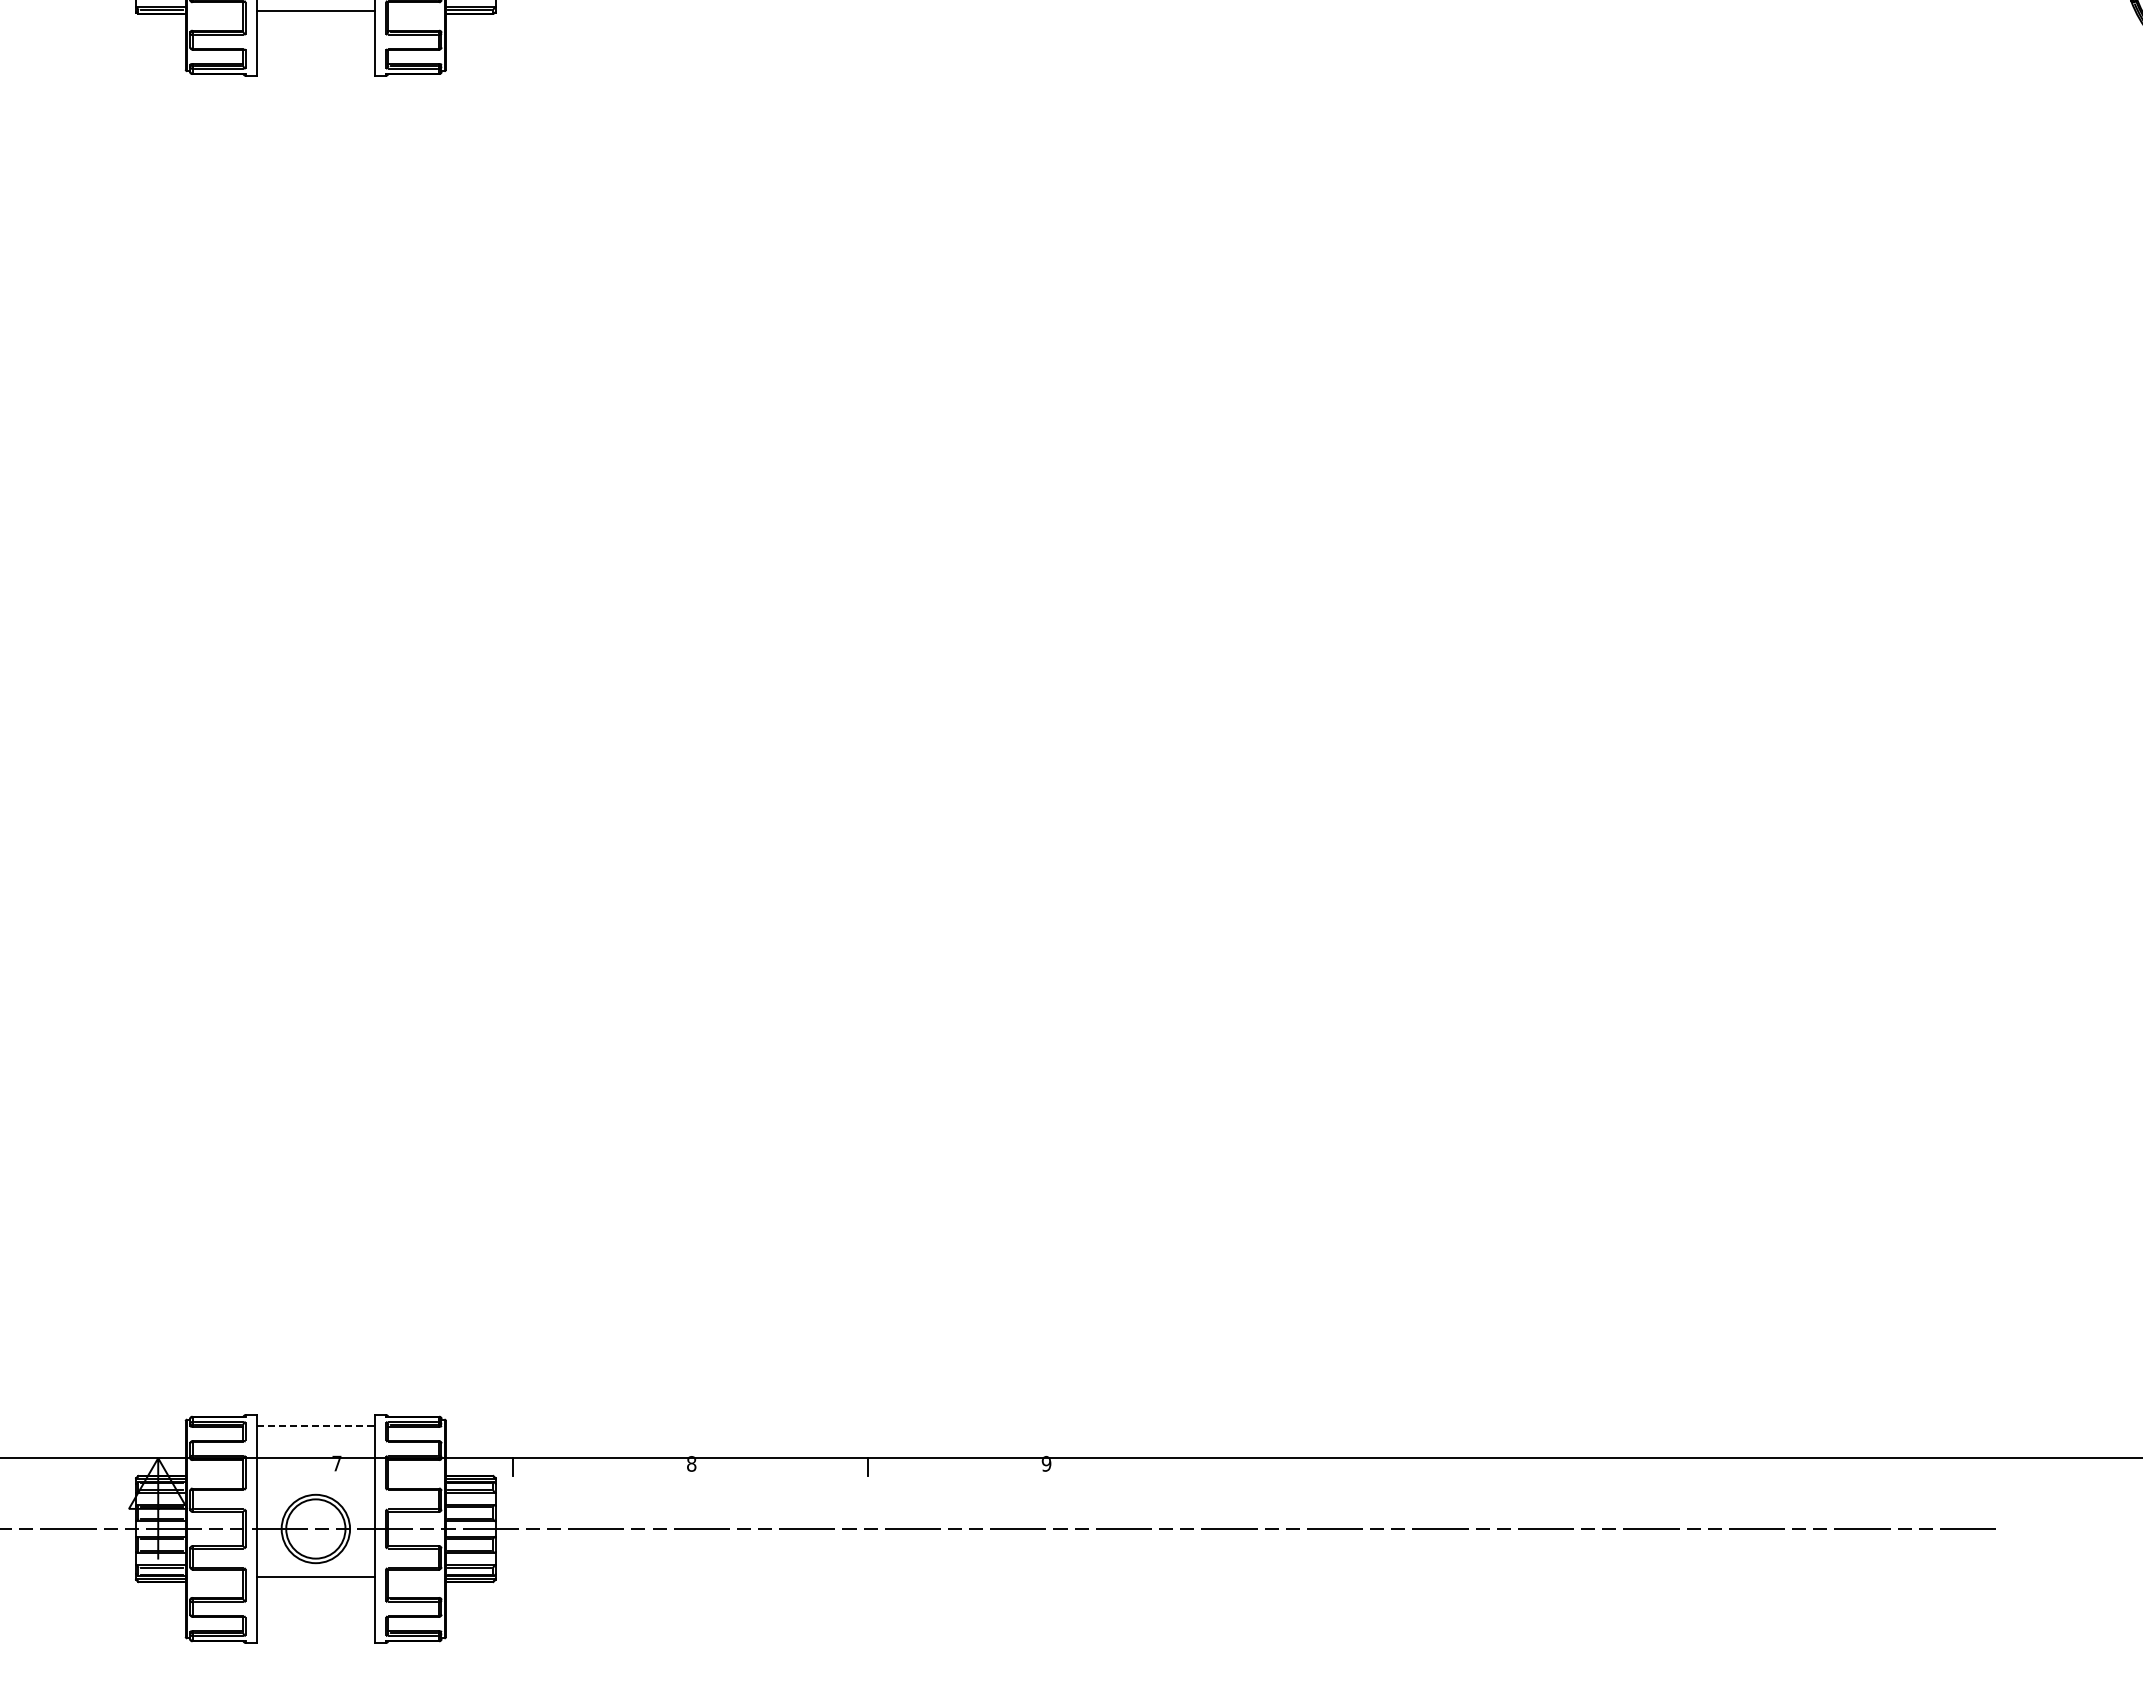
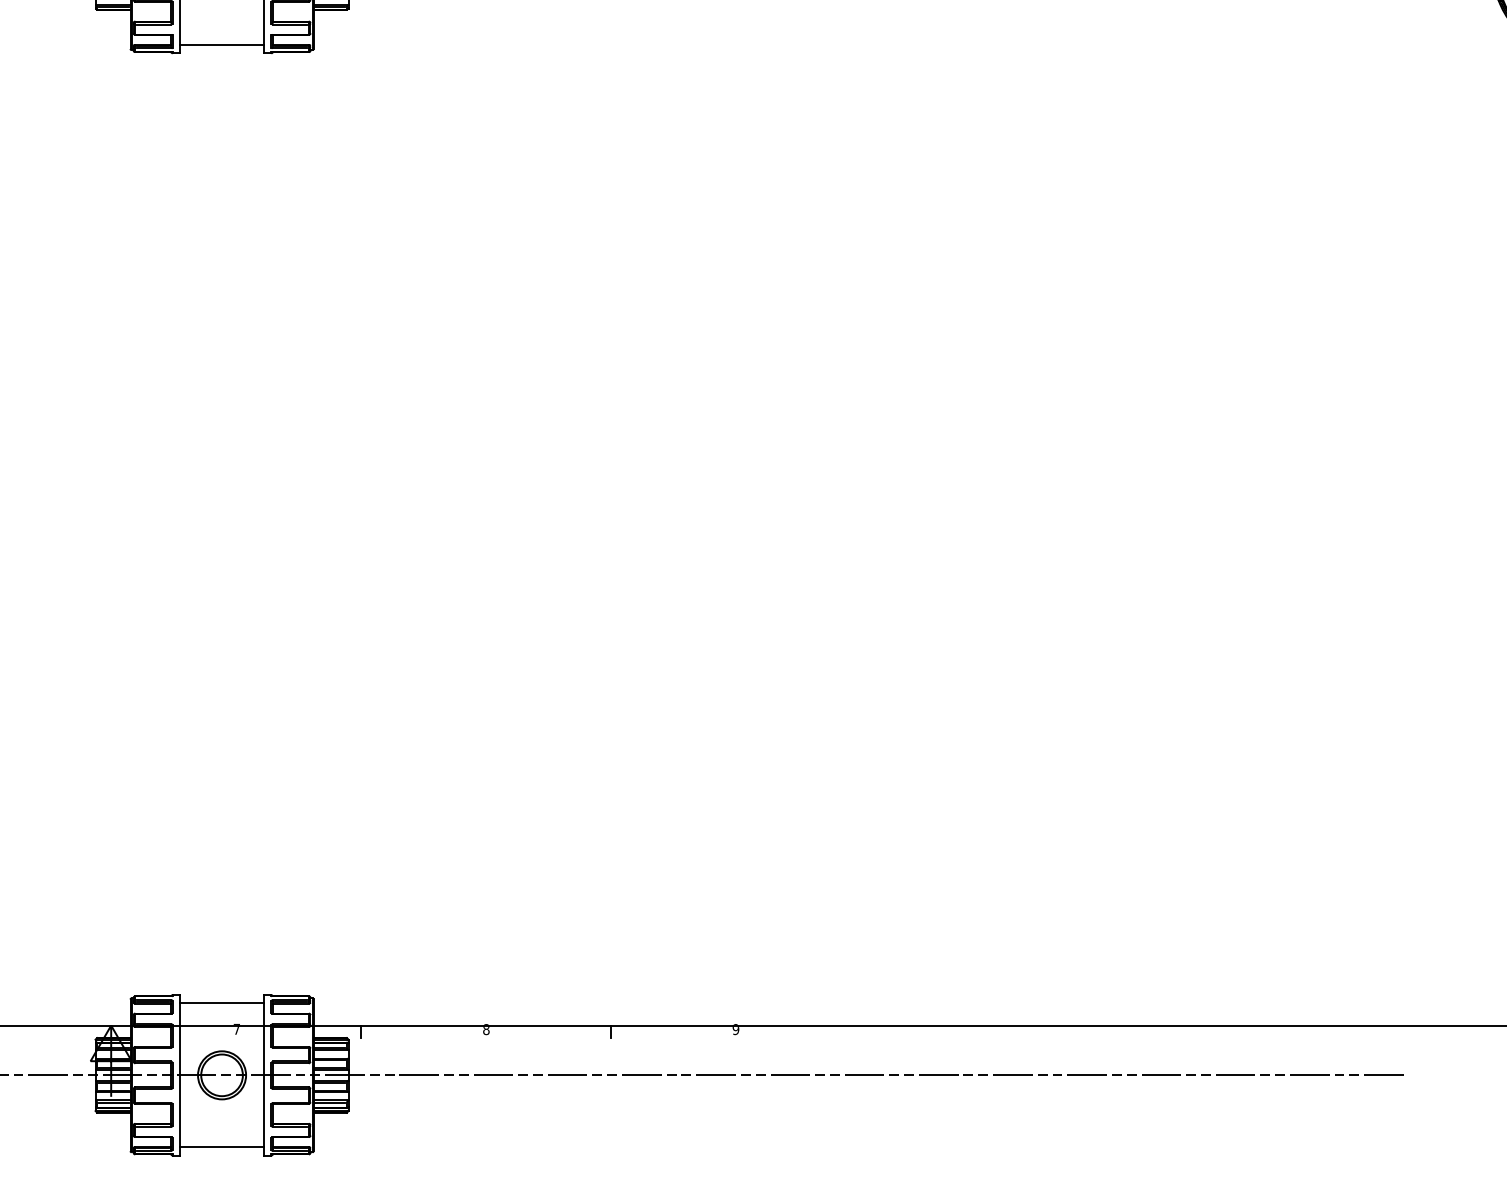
line: (315, 11) -> (221, 45), moved
line: (316, 1426) -> (222, 1003), dashed -> solid
line: (315, 1576) -> (221, 1147), moved

